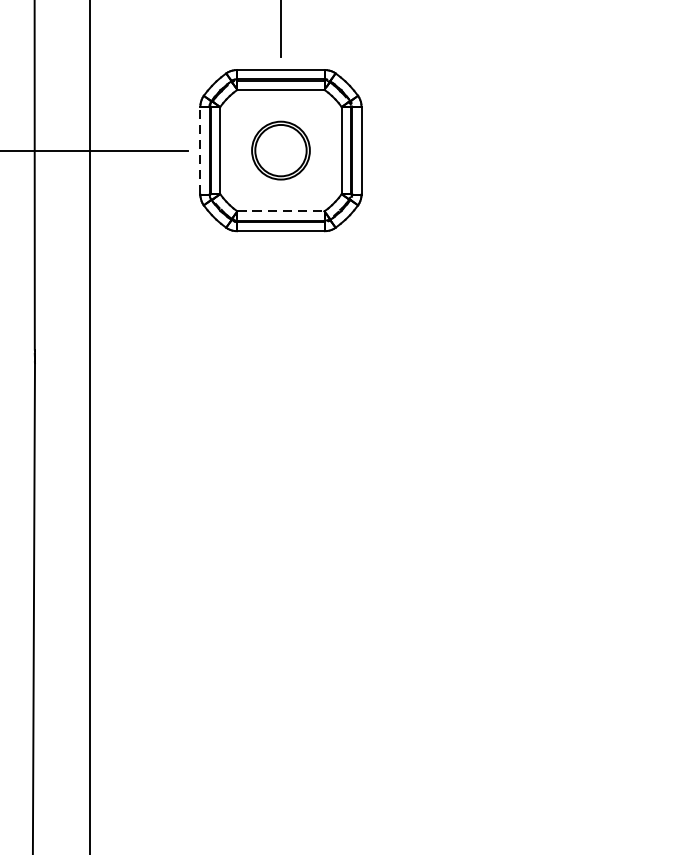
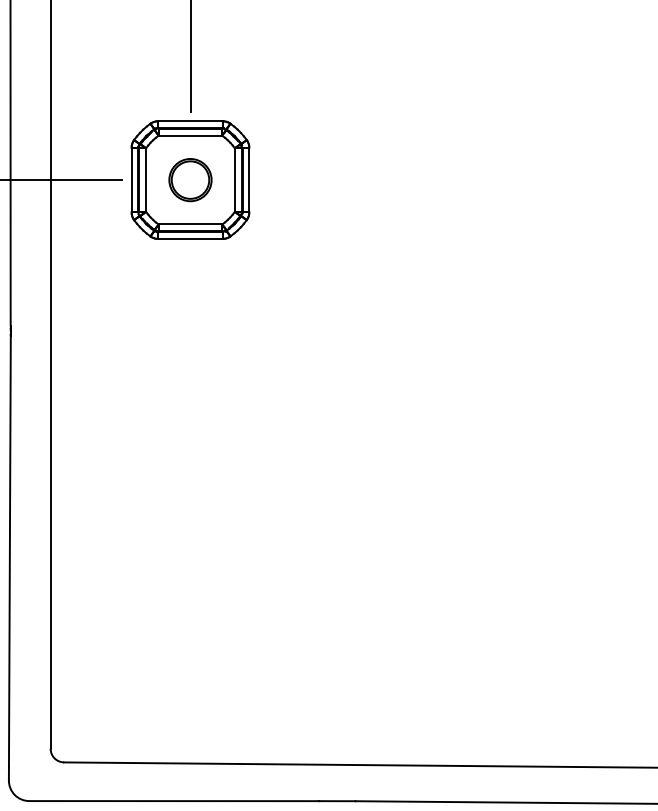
line: (200, 149) -> (131, 179), dashed -> solid
line: (280, 211) -> (190, 224), dashed -> solid

